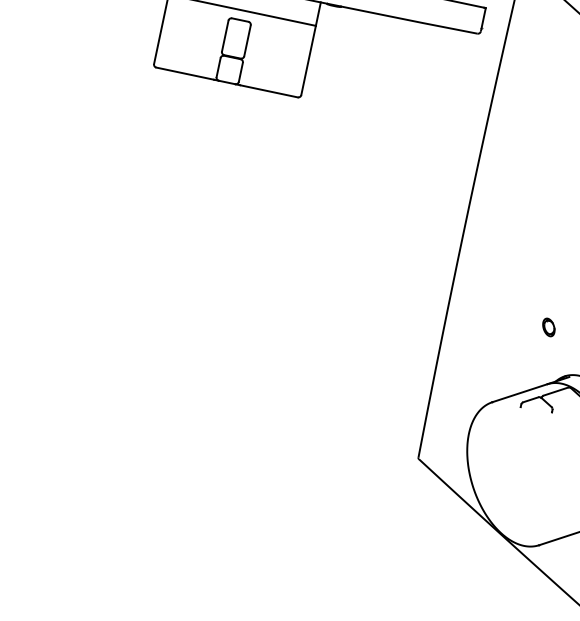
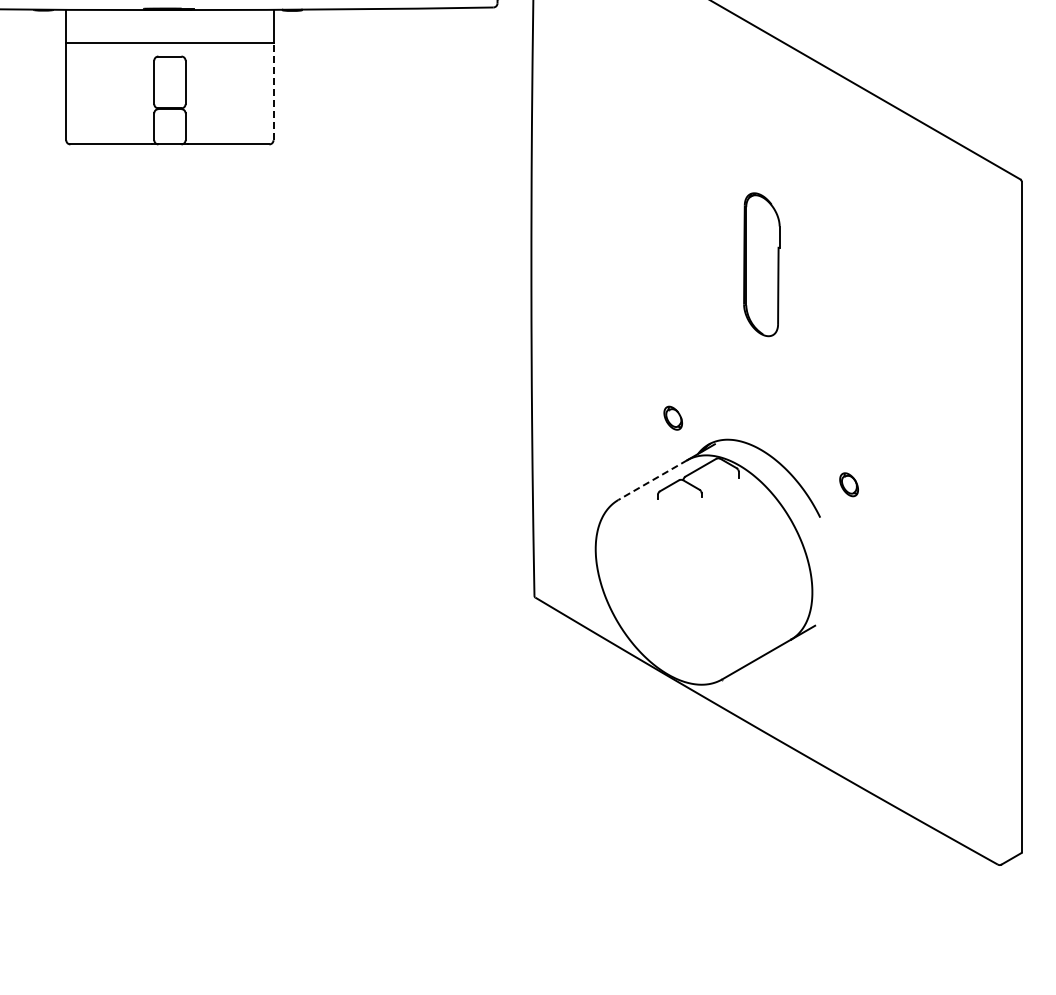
line: (308, 60) -> (273, 91), solid -> dashed
part: (548, 326) -> (672, 417), moved
line: (519, 393) -> (652, 480), solid -> dashed

